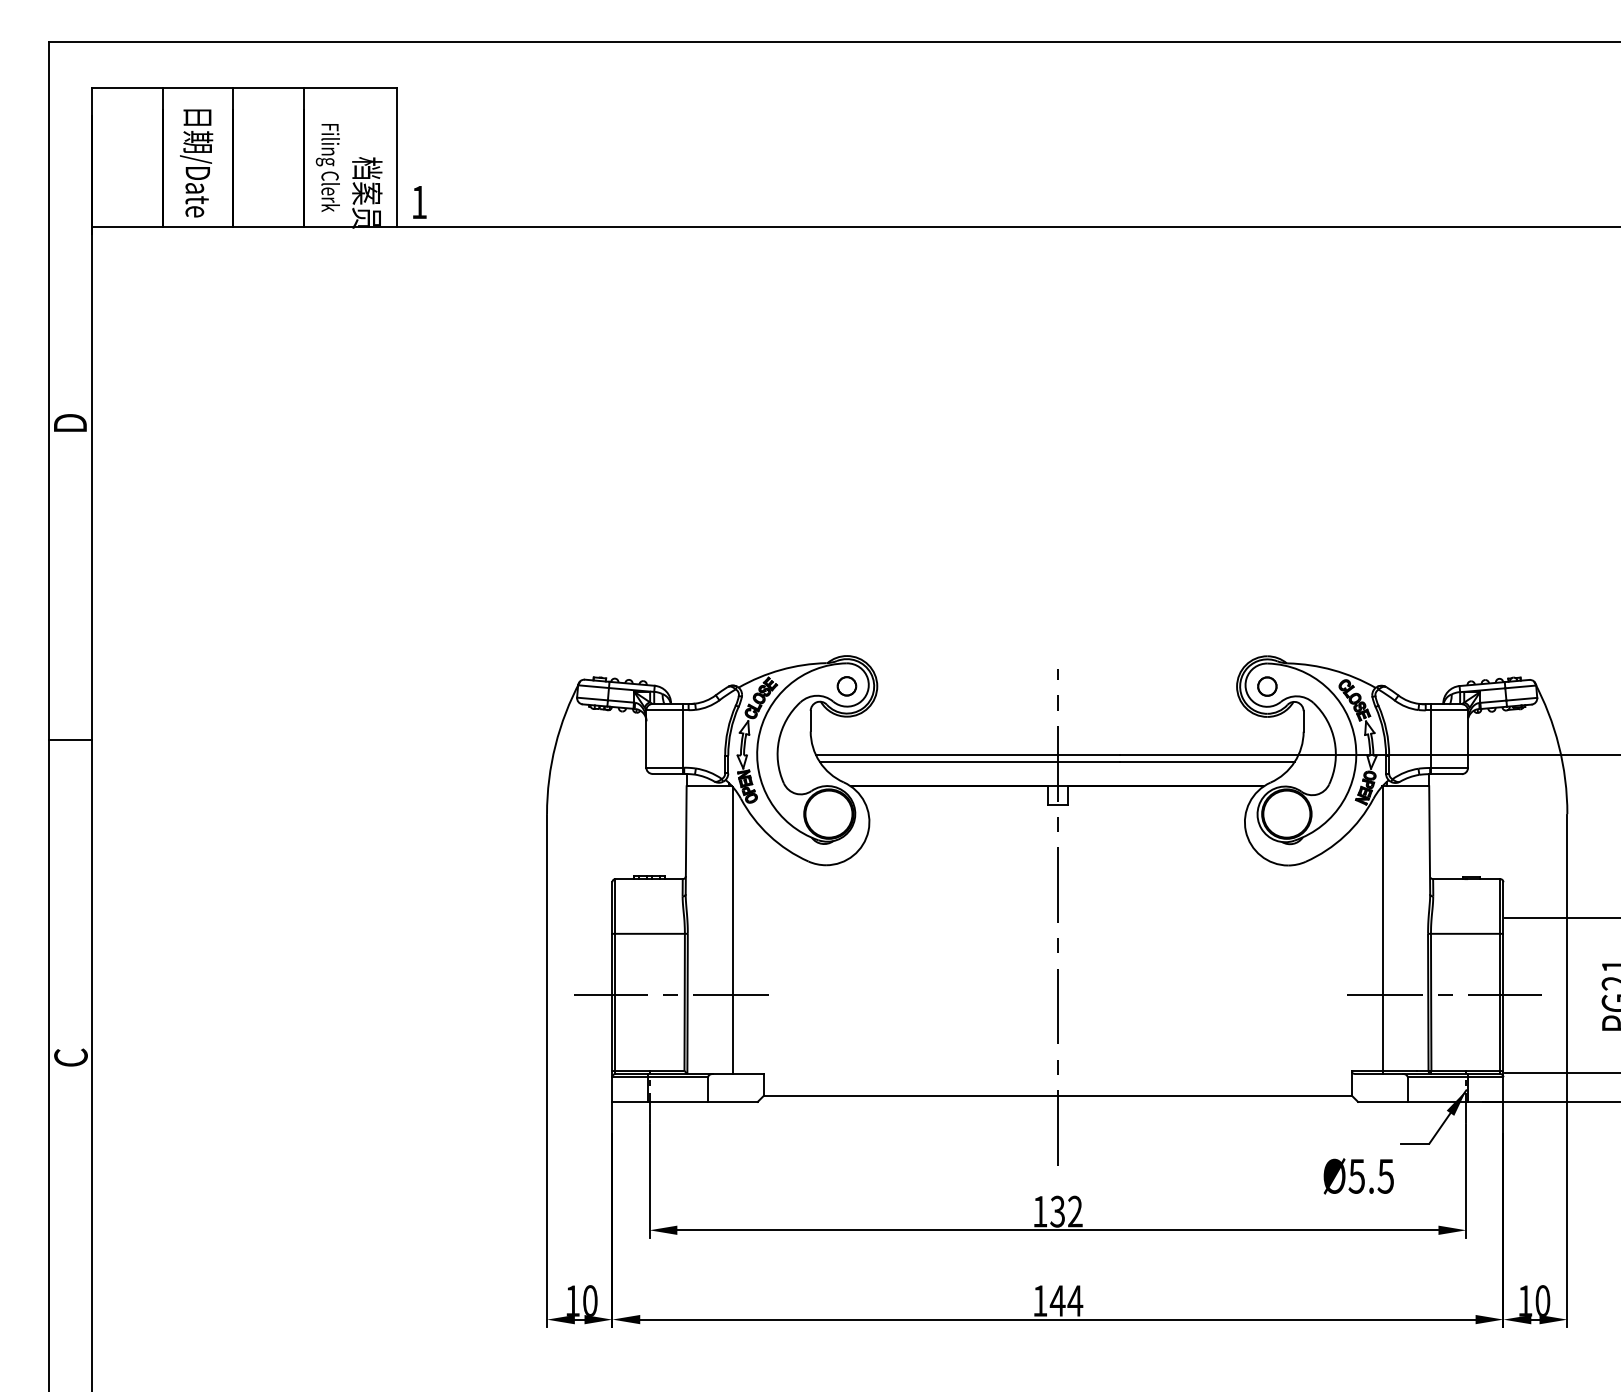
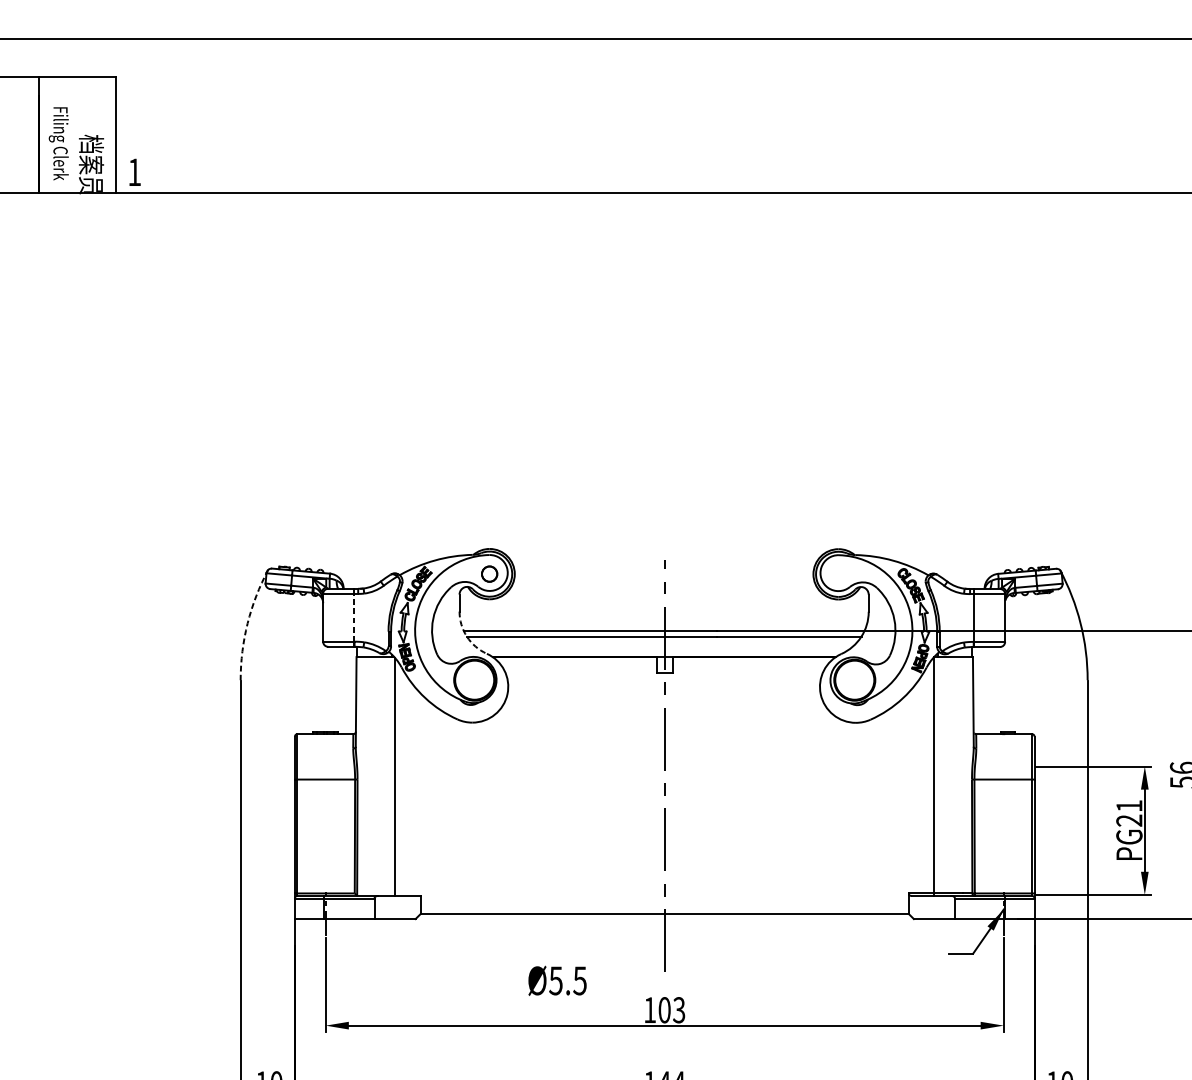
part: (1267, 686) -> (838, 574), removed
line: (683, 738) -> (353, 617), solid -> dashed
arc: (555, 745) -> (247, 623), solid -> dashed
arc: (819, 761) -> (466, 636), solid -> dashed
line: (671, 995) -> (343, 830), removed
line: (1444, 995) -> (985, 830), removed
text: (1358, 1176) -> (557, 980), moved
text: (1066, 1211) -> (671, 1010), 132 -> 103

